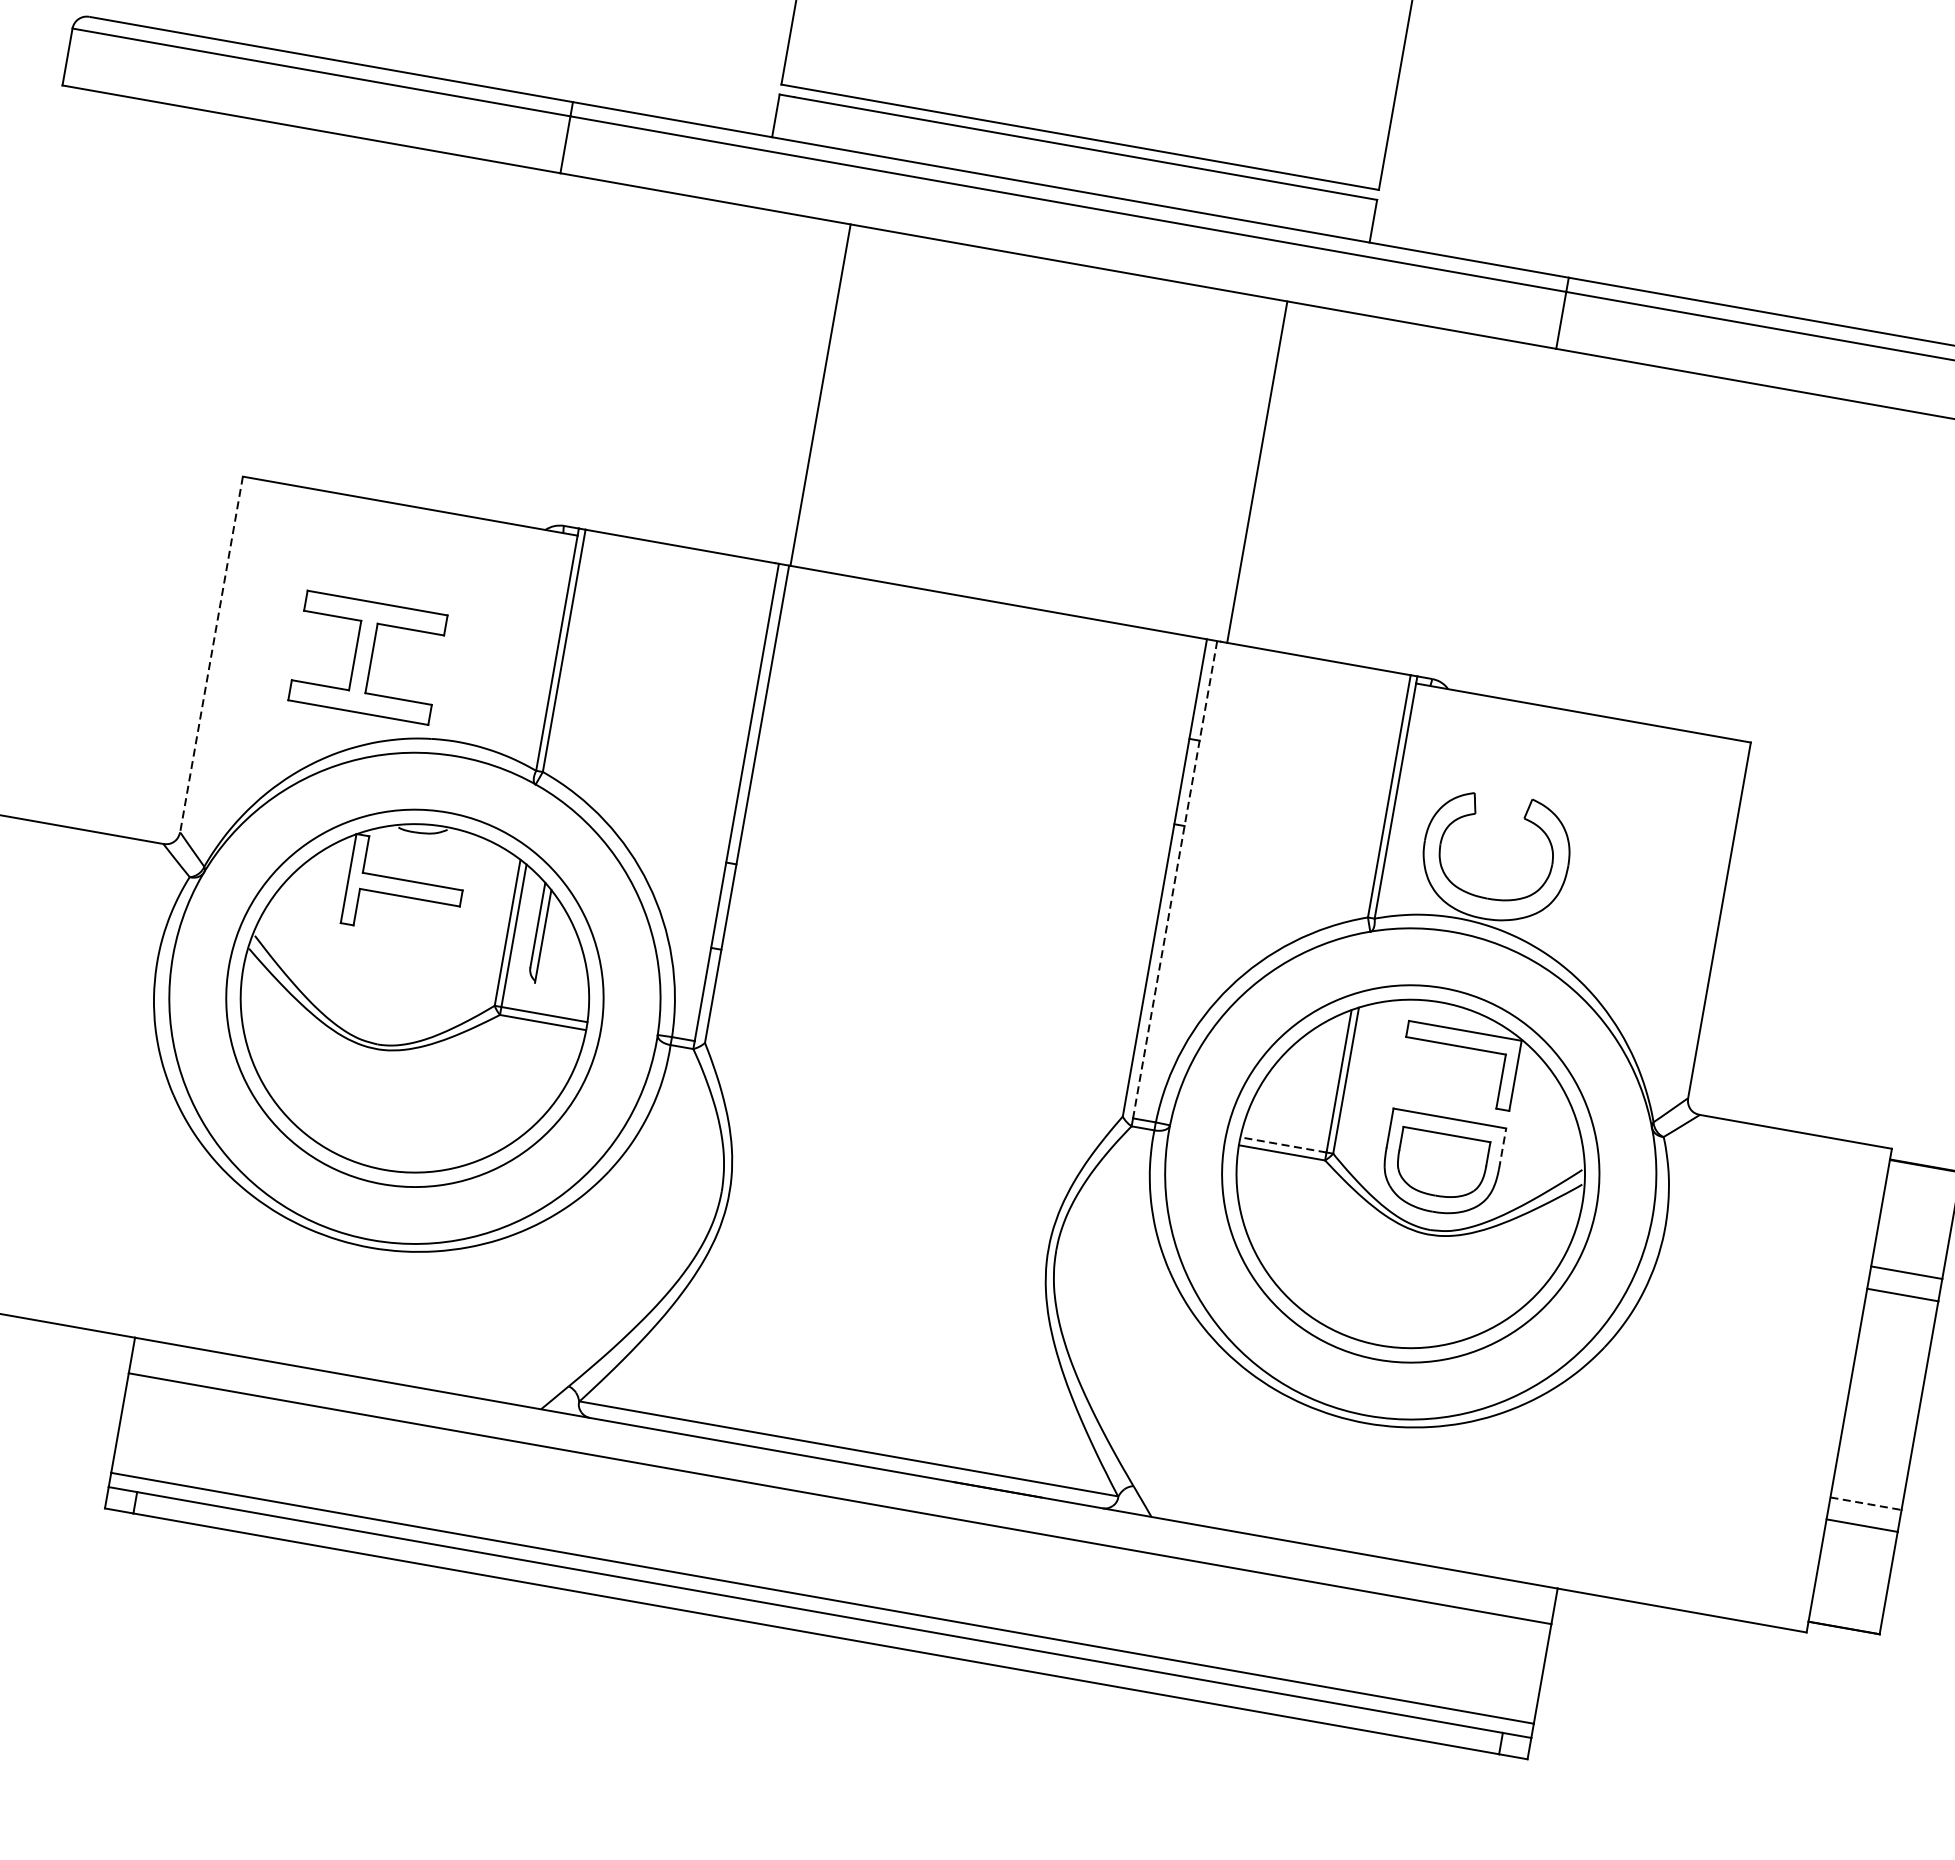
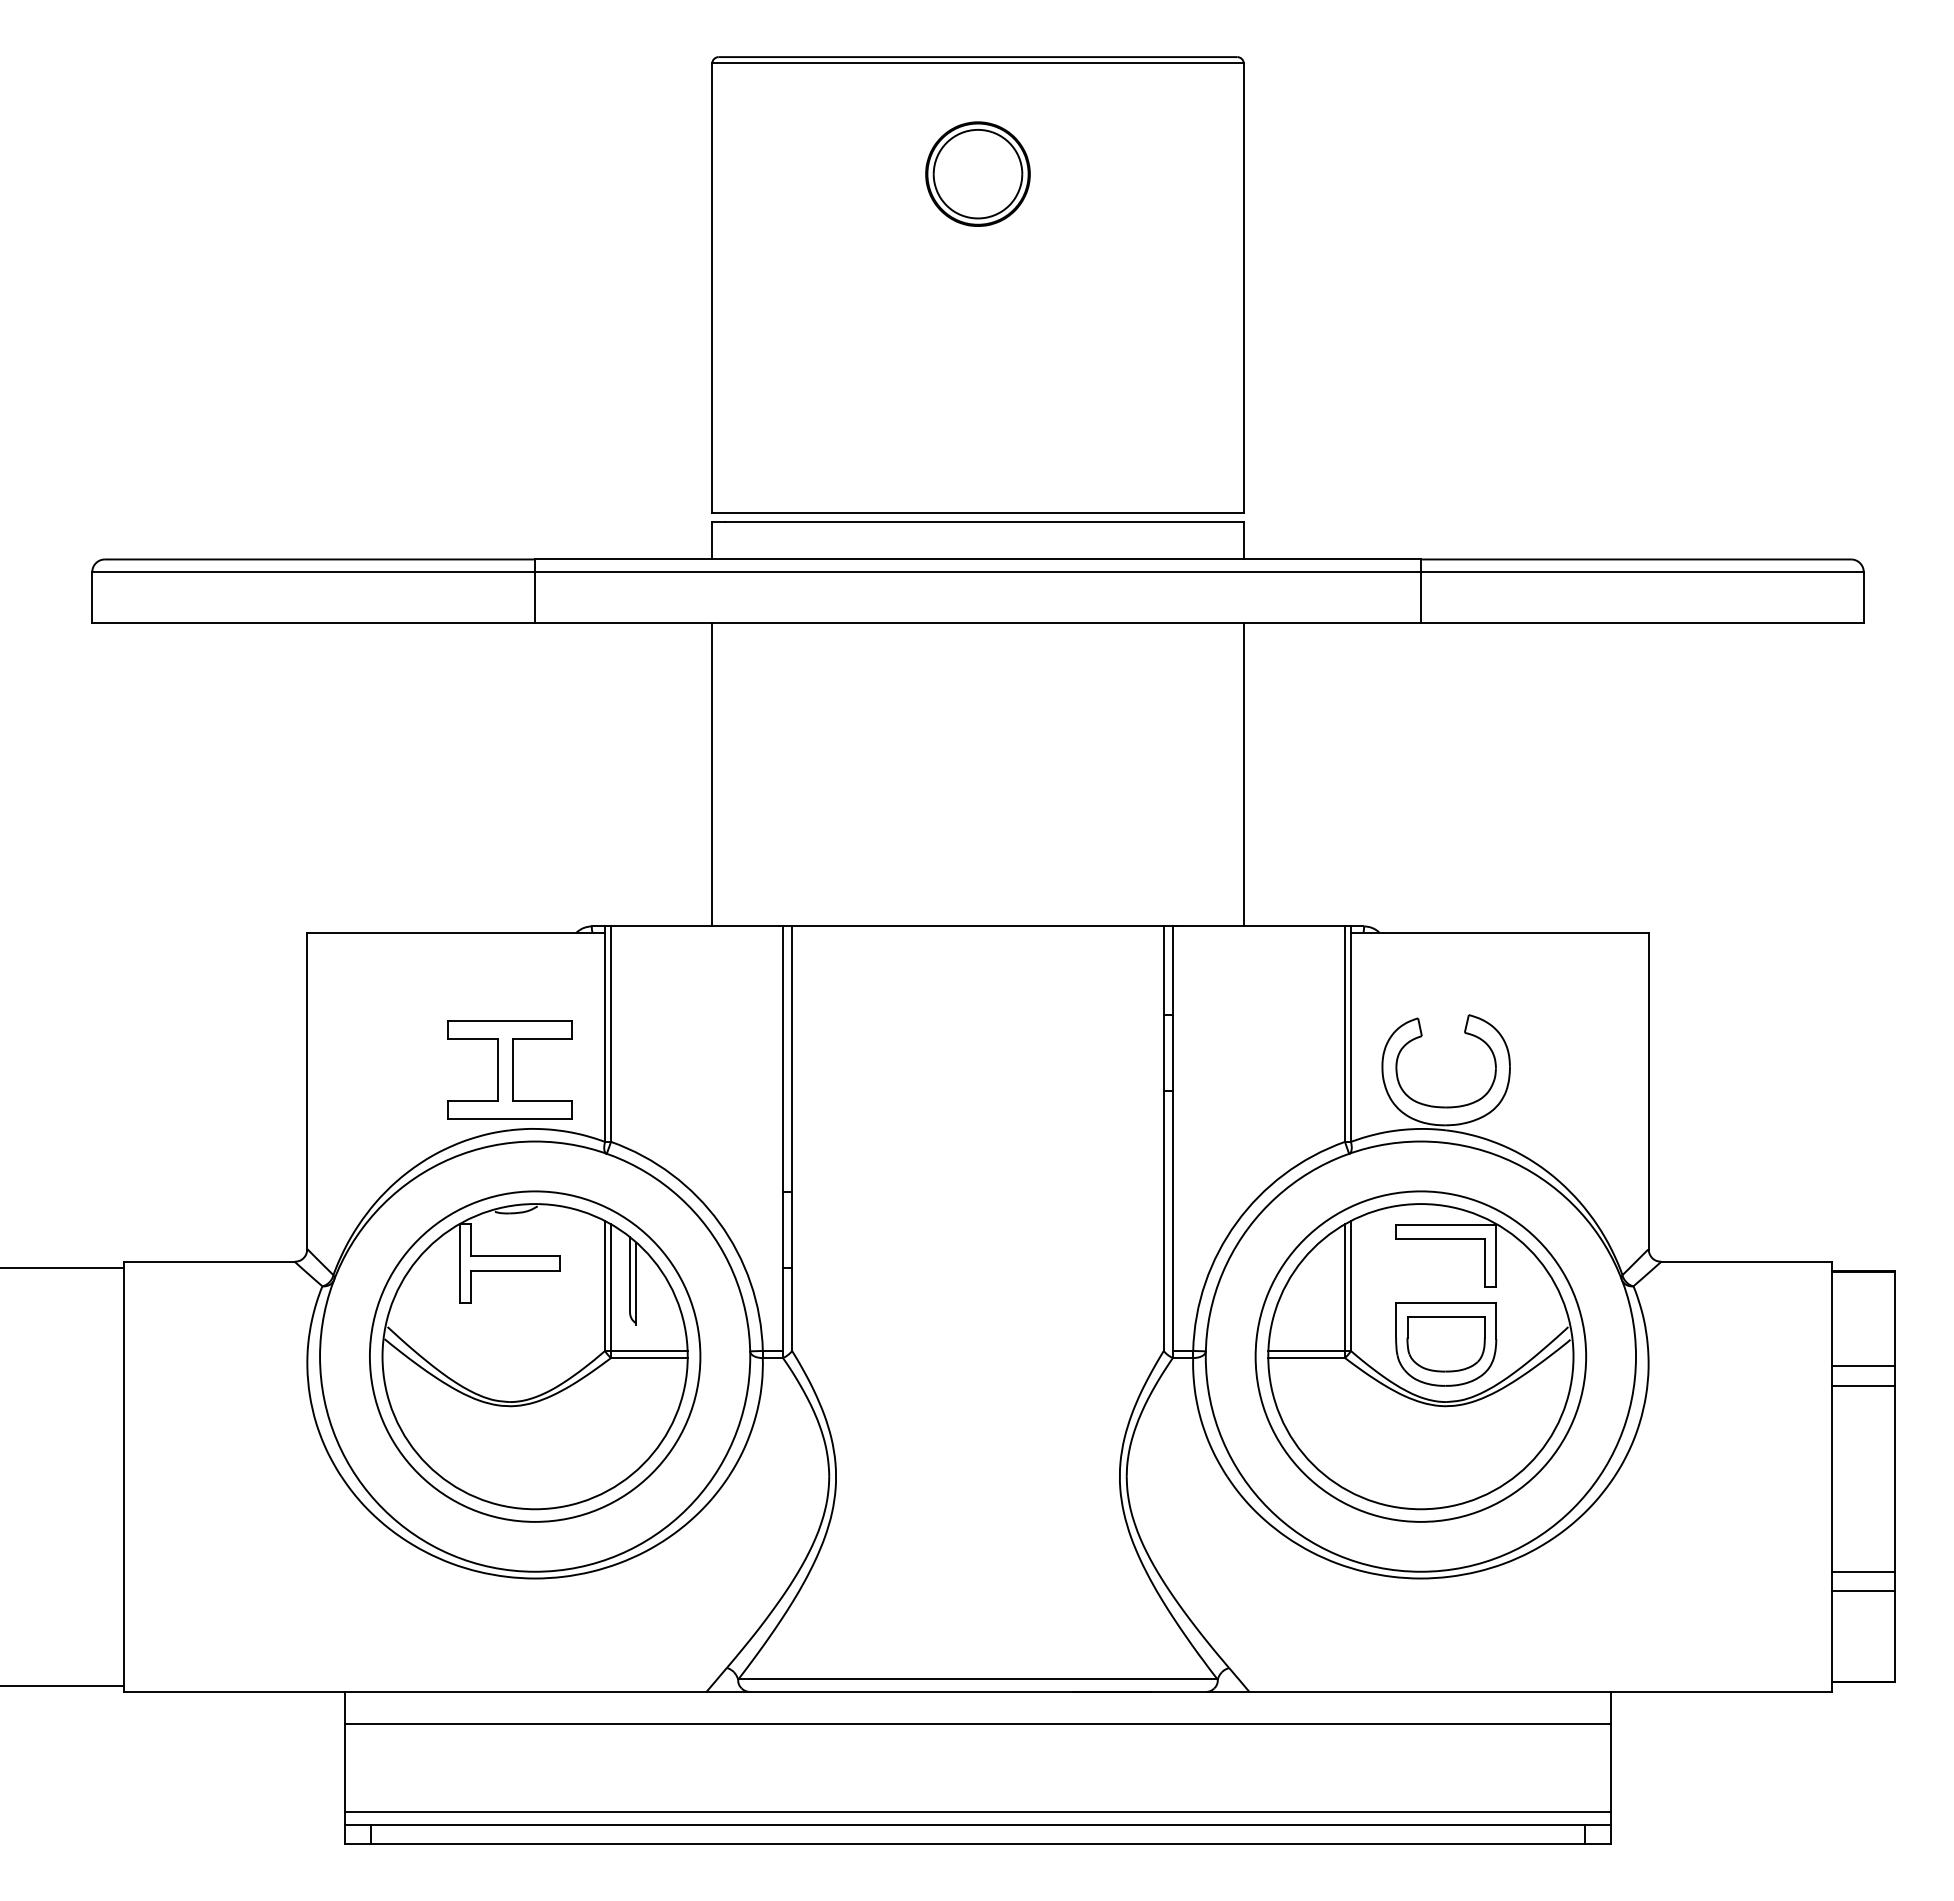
line: (820, 395) -> (712, 774), moved
line: (1257, 472) -> (1243, 774), moved
line: (211, 655) -> (307, 1091), dashed -> solid
part: (367, 657) -> (509, 1069), moved
line: (1174, 880) -> (1172, 1139), dashed -> solid
line: (1283, 1144) -> (1306, 1350), dashed -> solid
line: (1502, 1148) -> (1496, 1320), dashed -> solid
line: (1865, 1503) -> (1863, 1571), dashed -> solid

